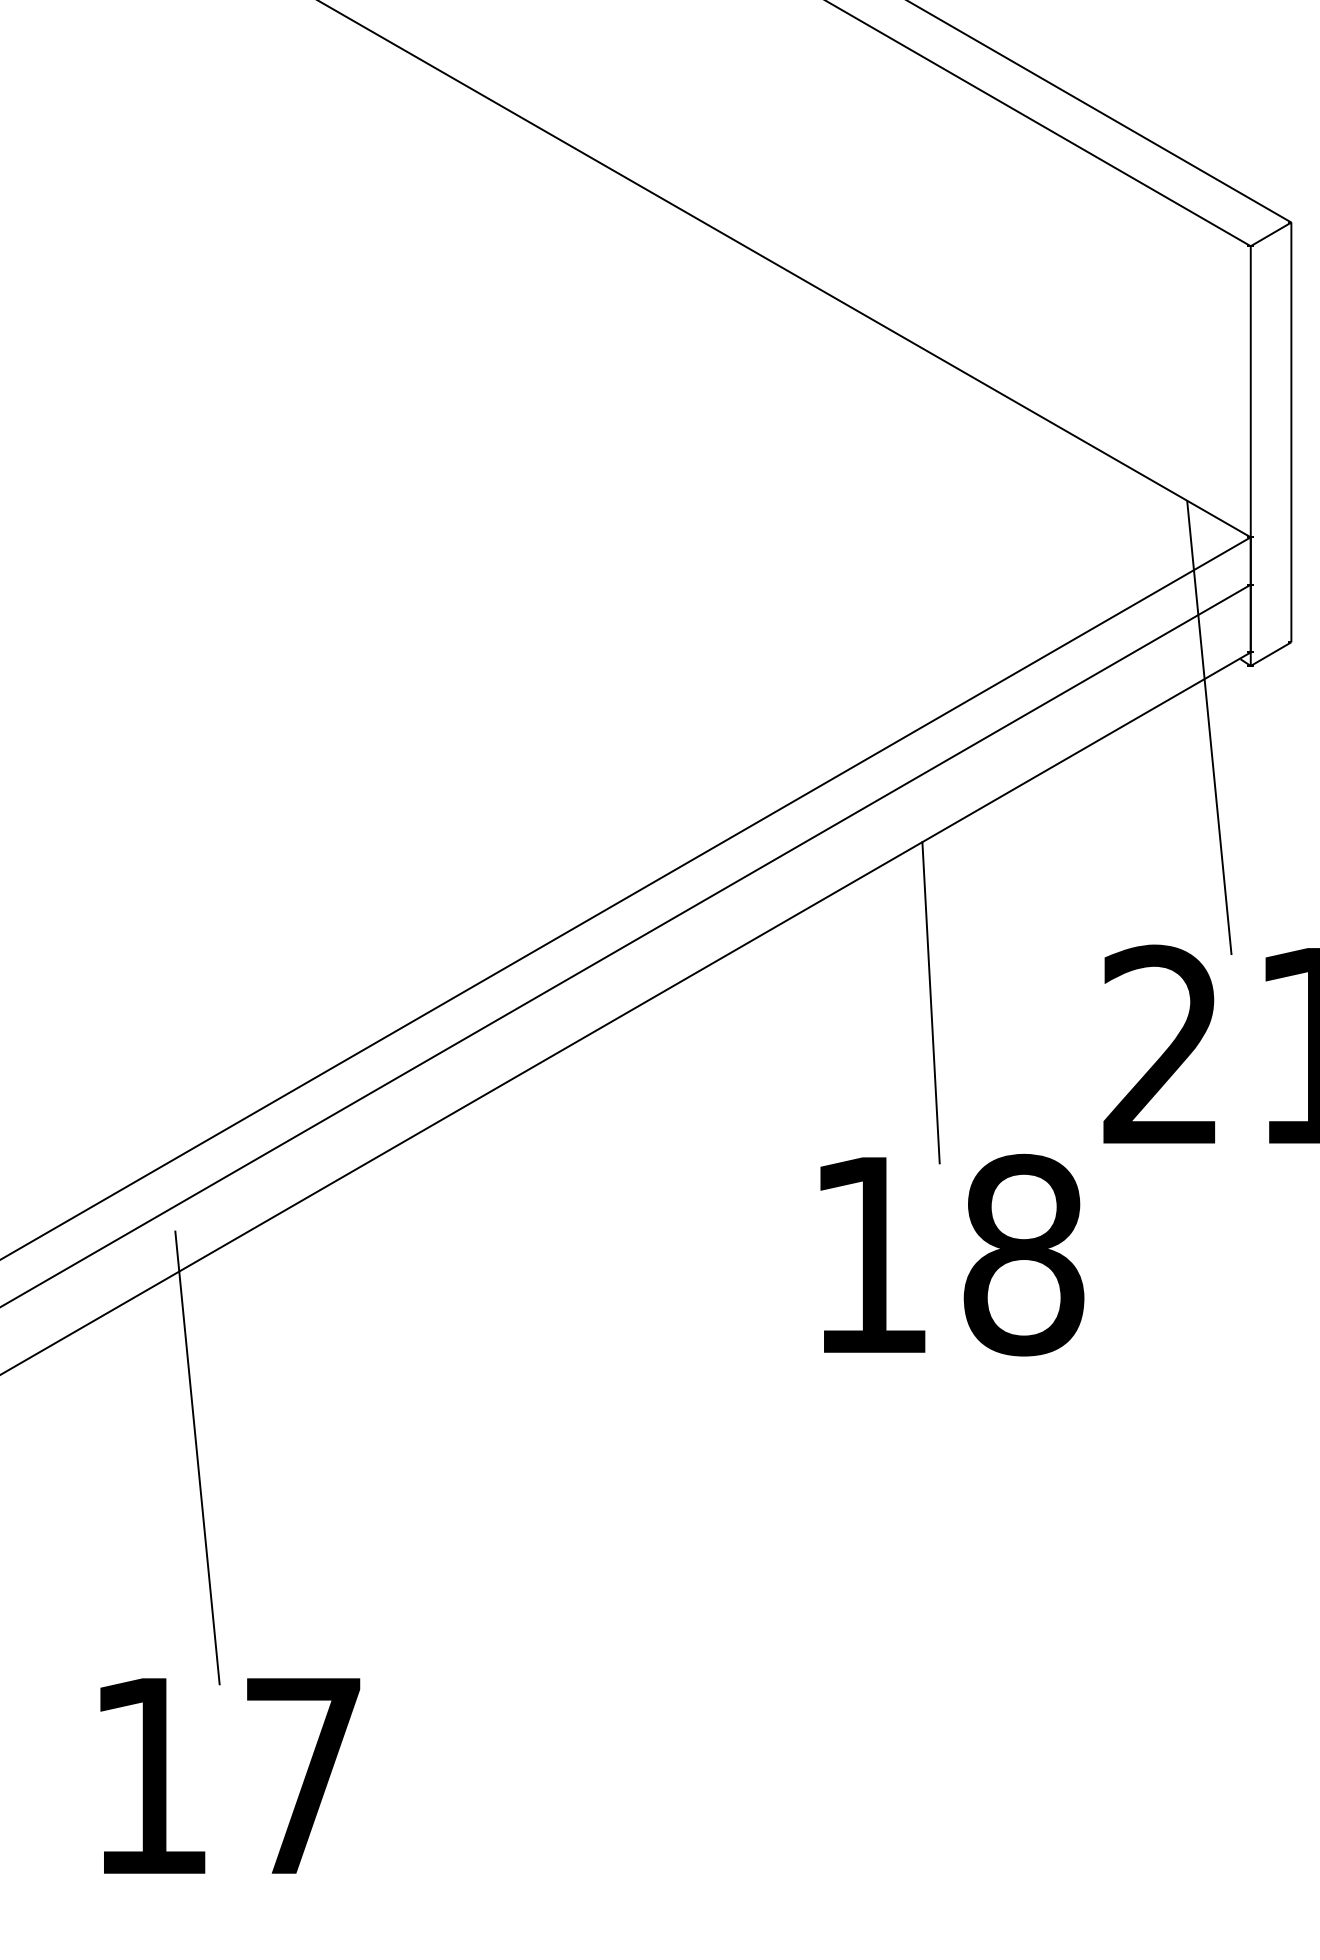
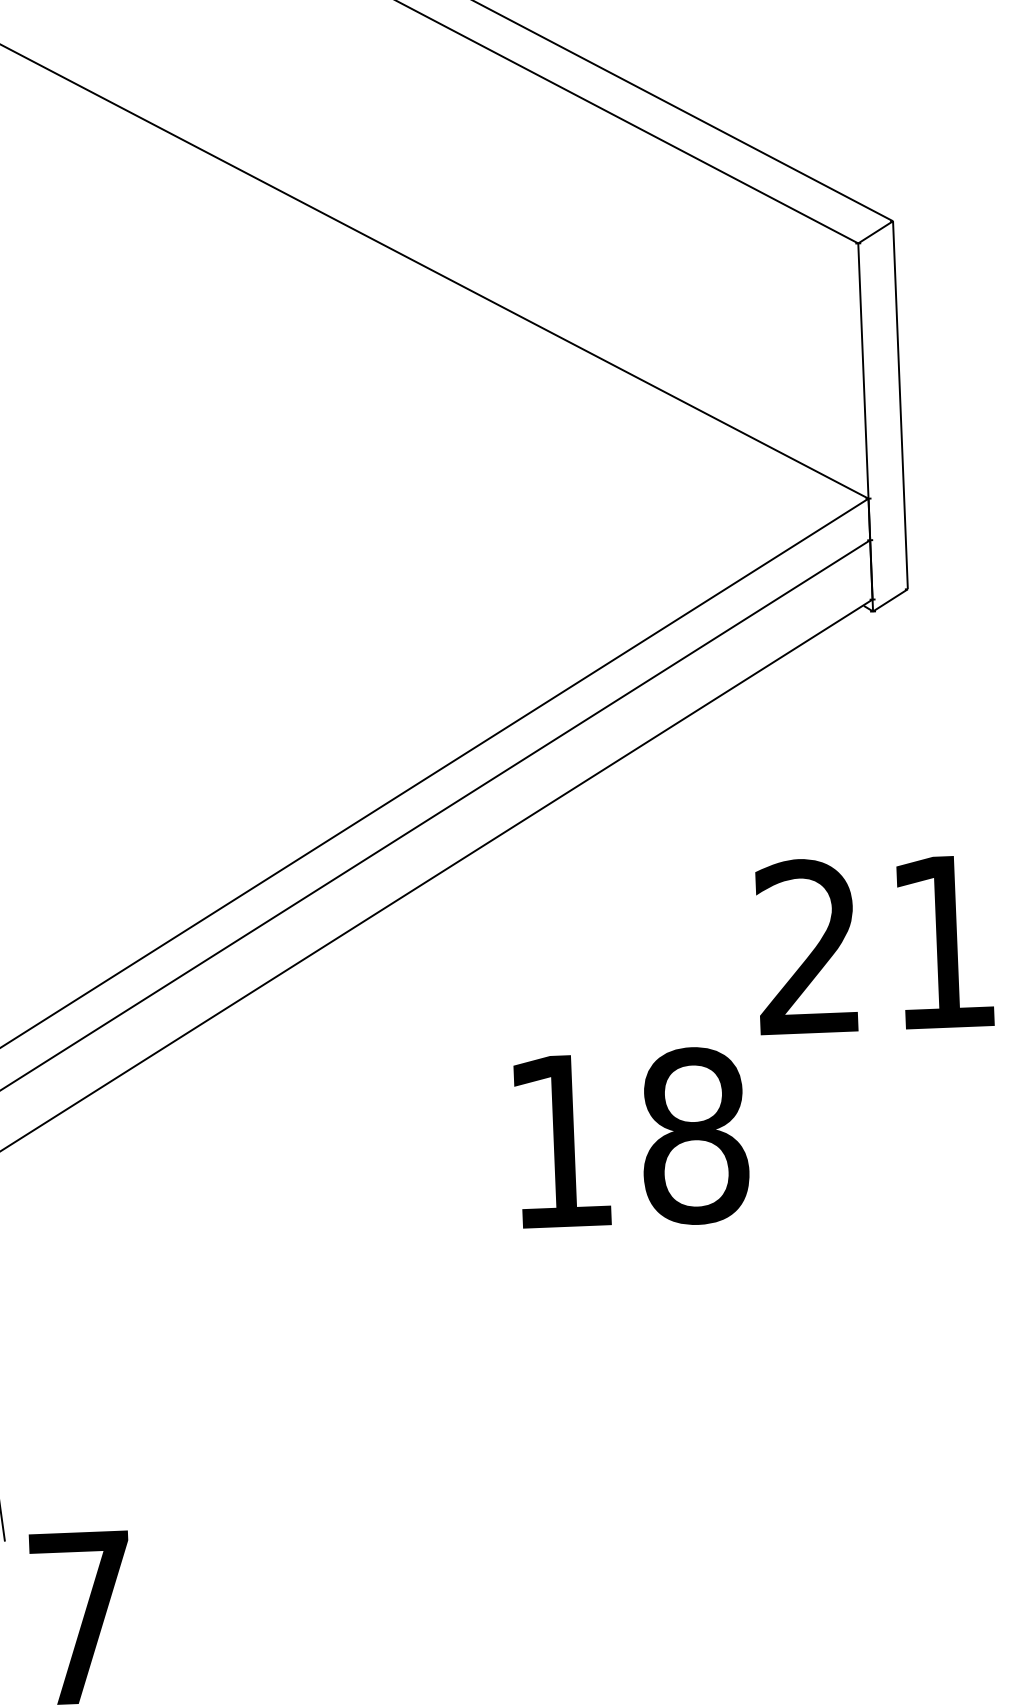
line: (1209, 727) -> (839, 666), removed
line: (930, 1002) -> (604, 917), removed

